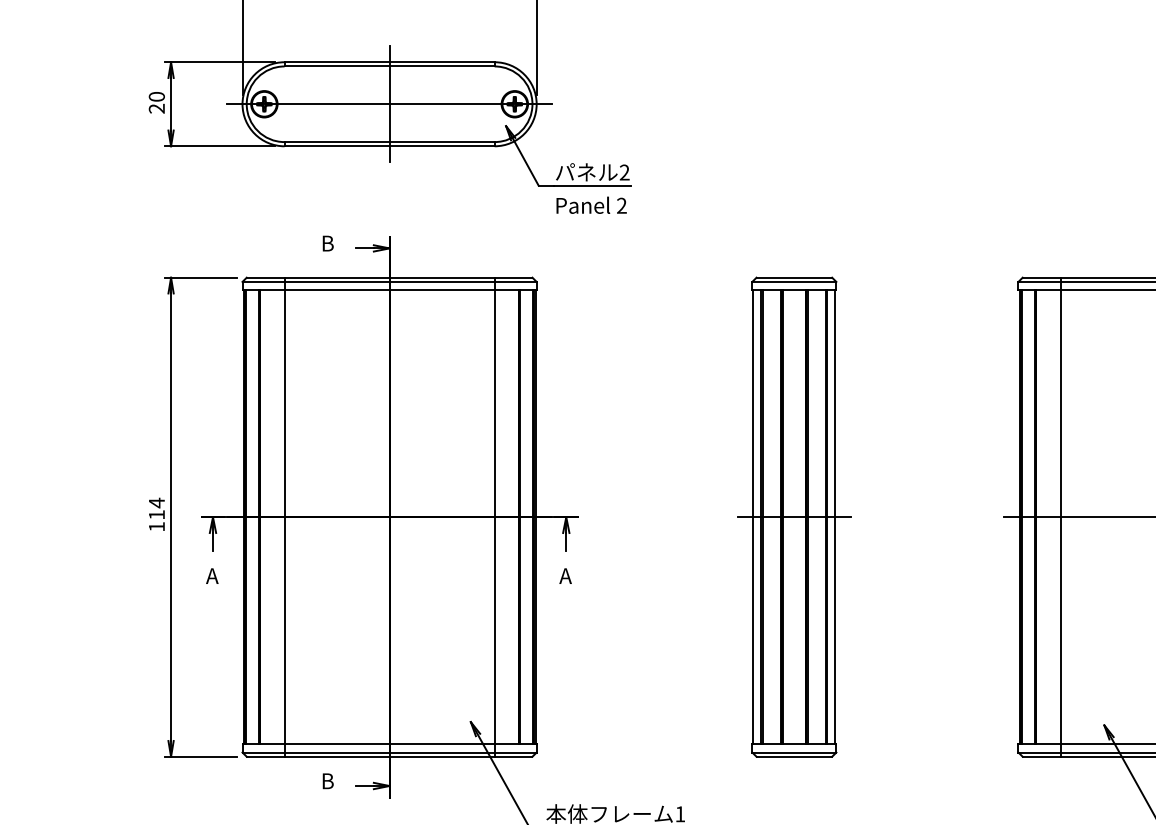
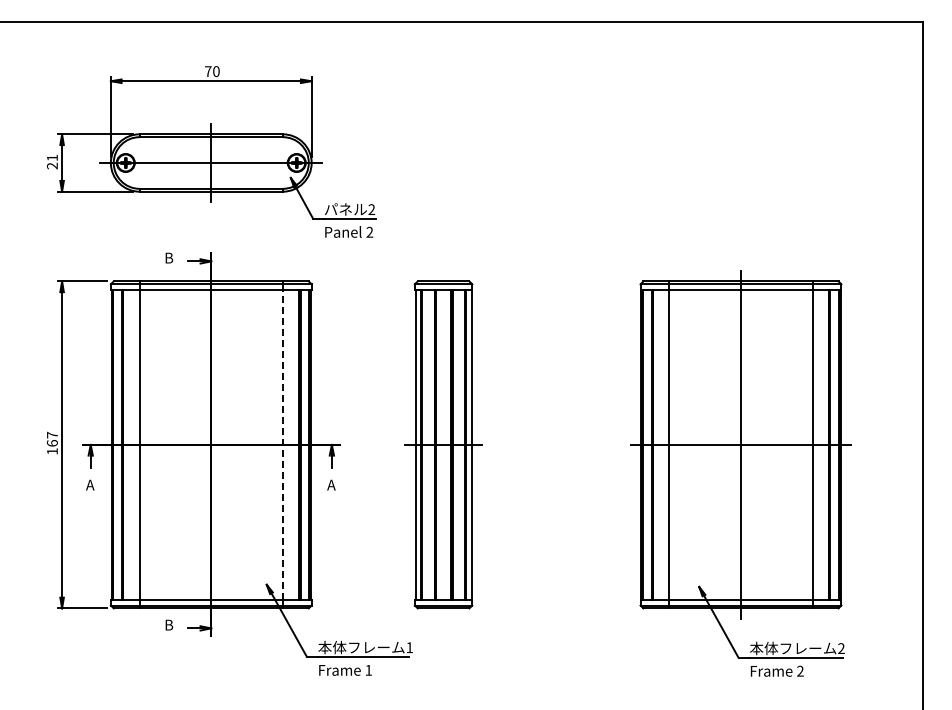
text: (157, 96) -> (52, 157), 20 -> 21
text: (155, 507) -> (51, 438), 114 -> 167
line: (493, 516) -> (282, 444), solid -> dashed
part: (794, 516) -> (443, 444), moved

